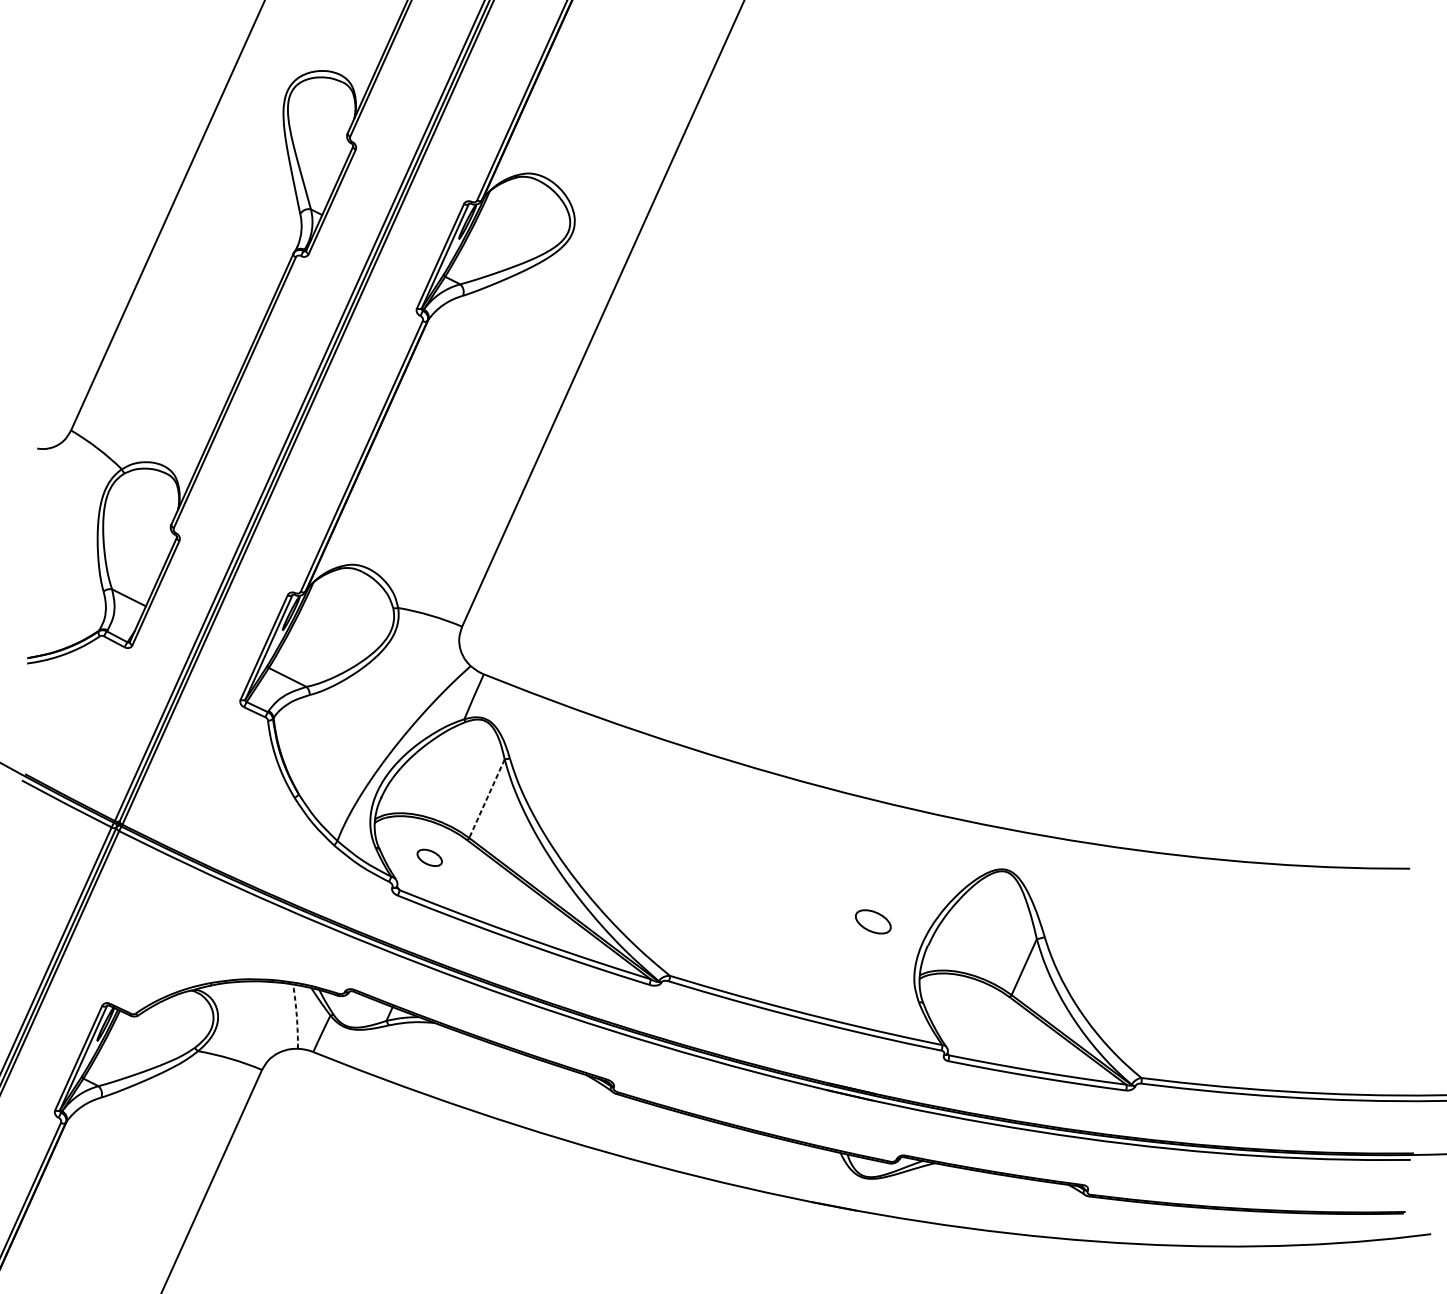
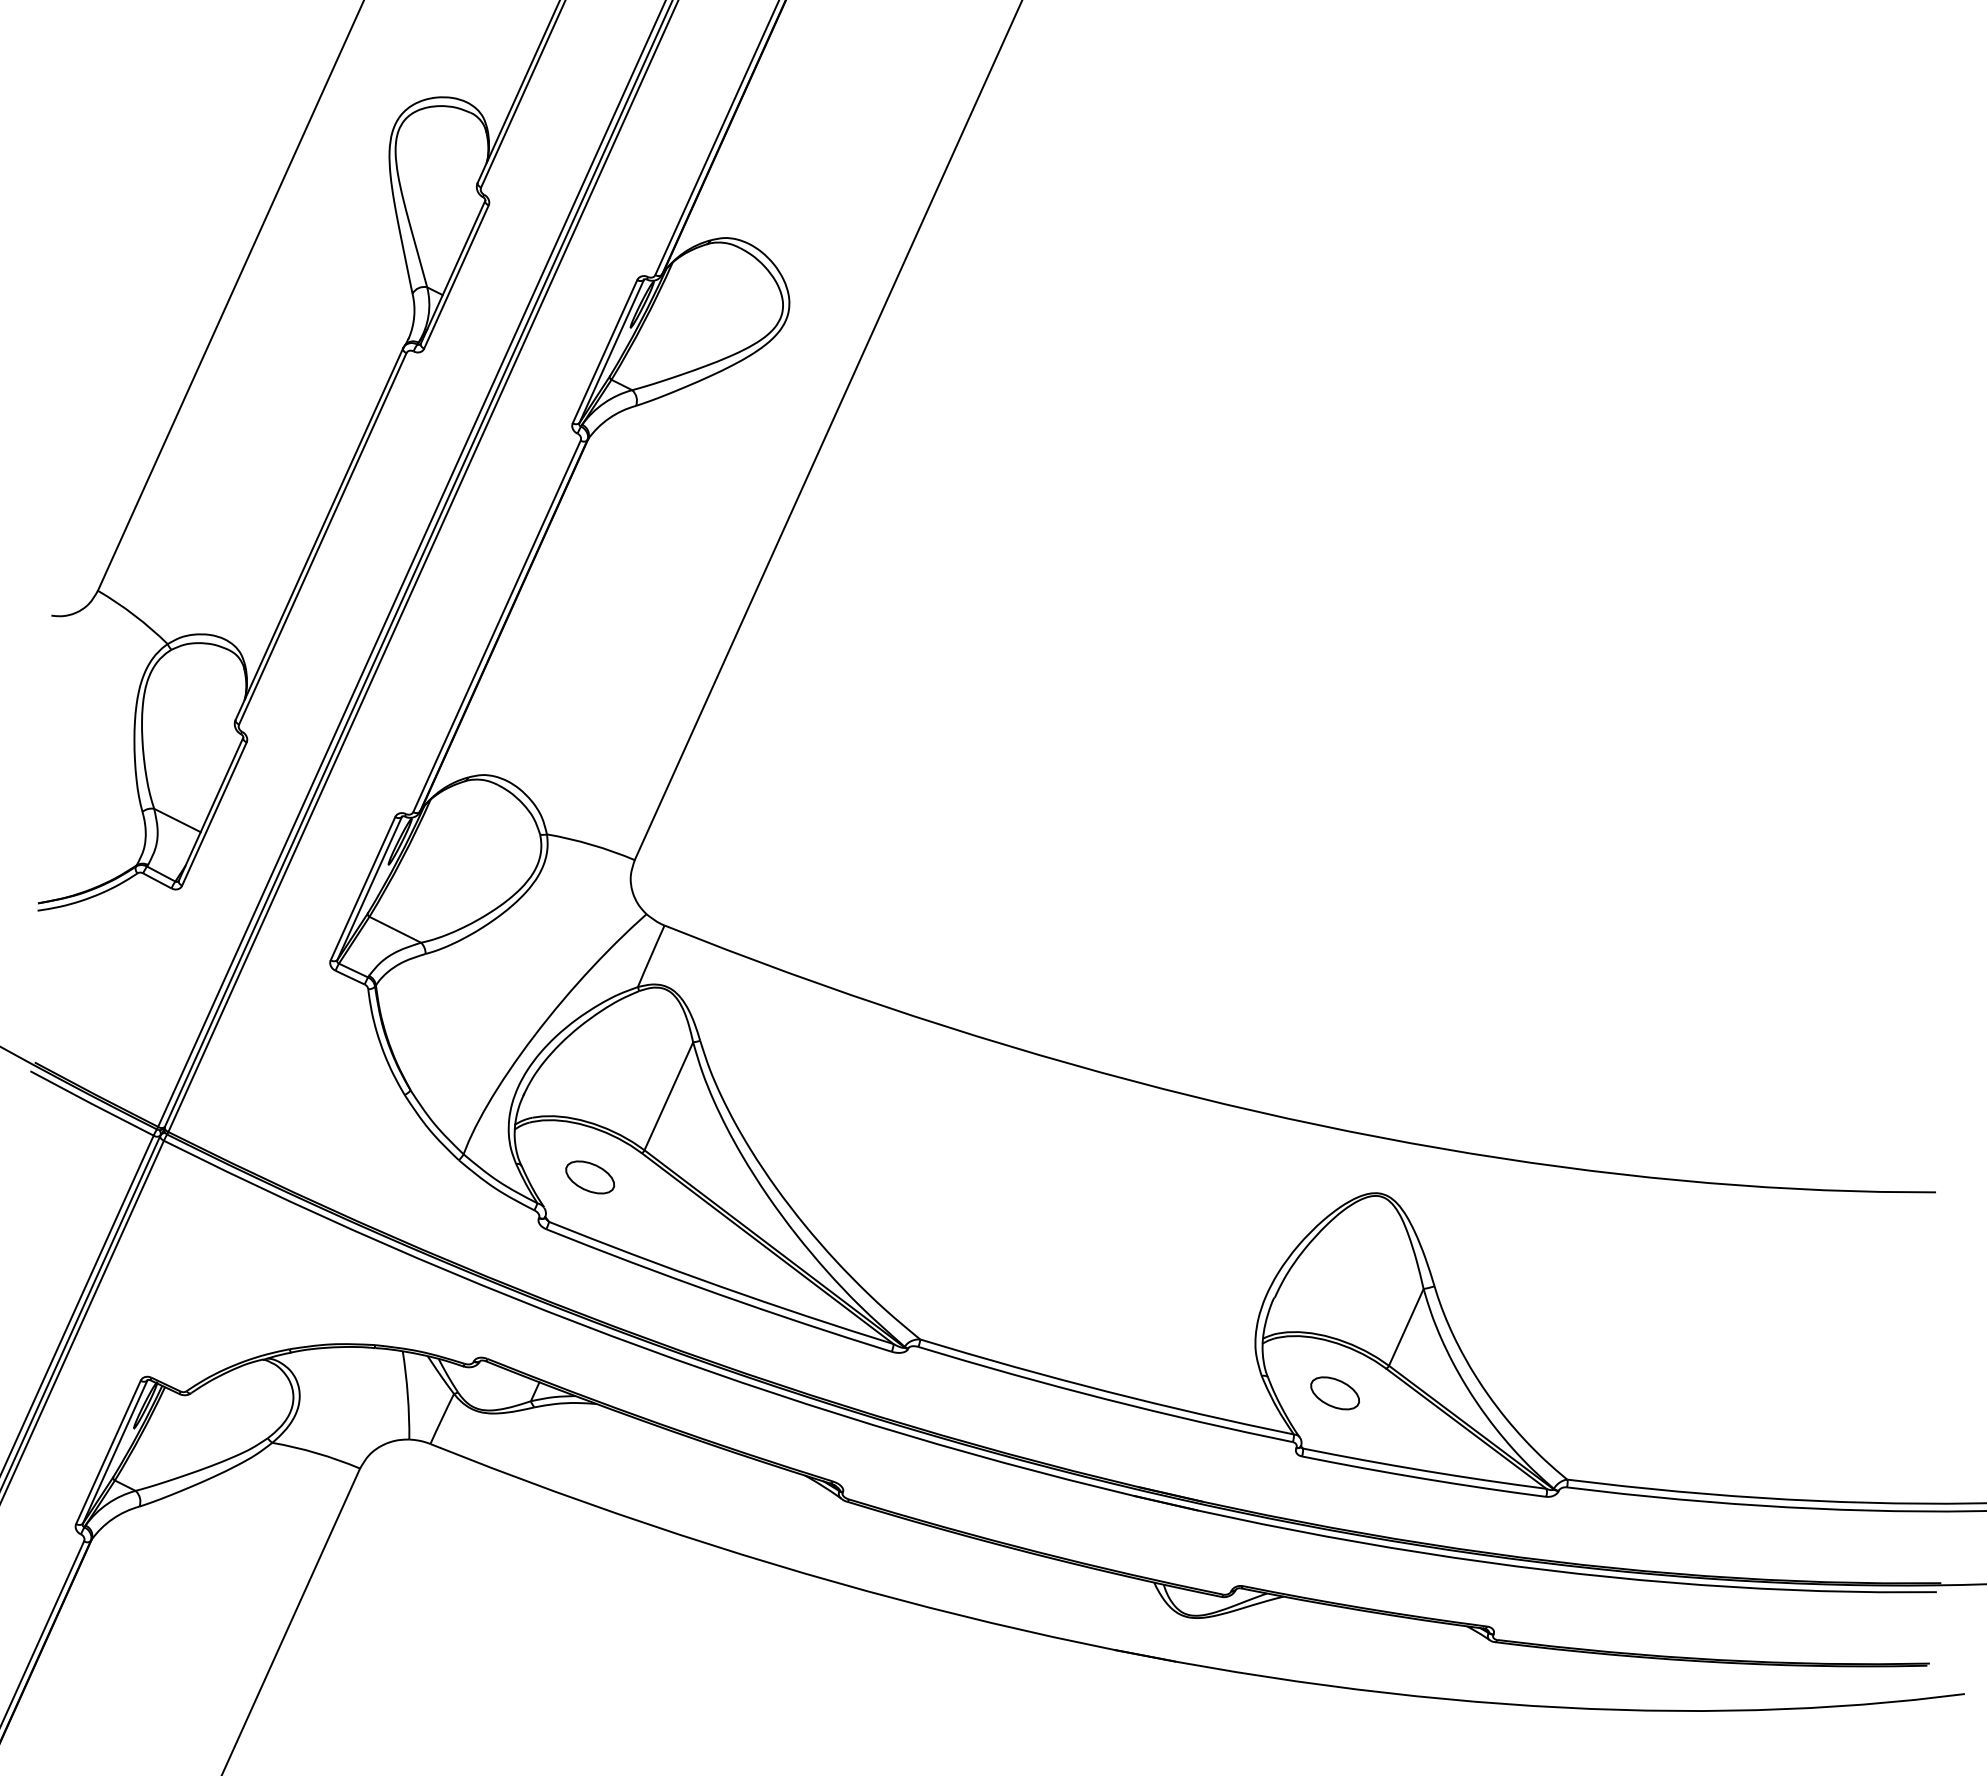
line: (486, 798) -> (668, 1096), dashed -> solid
part: (429, 857) -> (590, 1177), size x1.43
part: (872, 922) -> (1334, 1393), moved
arc: (296, 1016) -> (407, 1395), dashed -> solid

